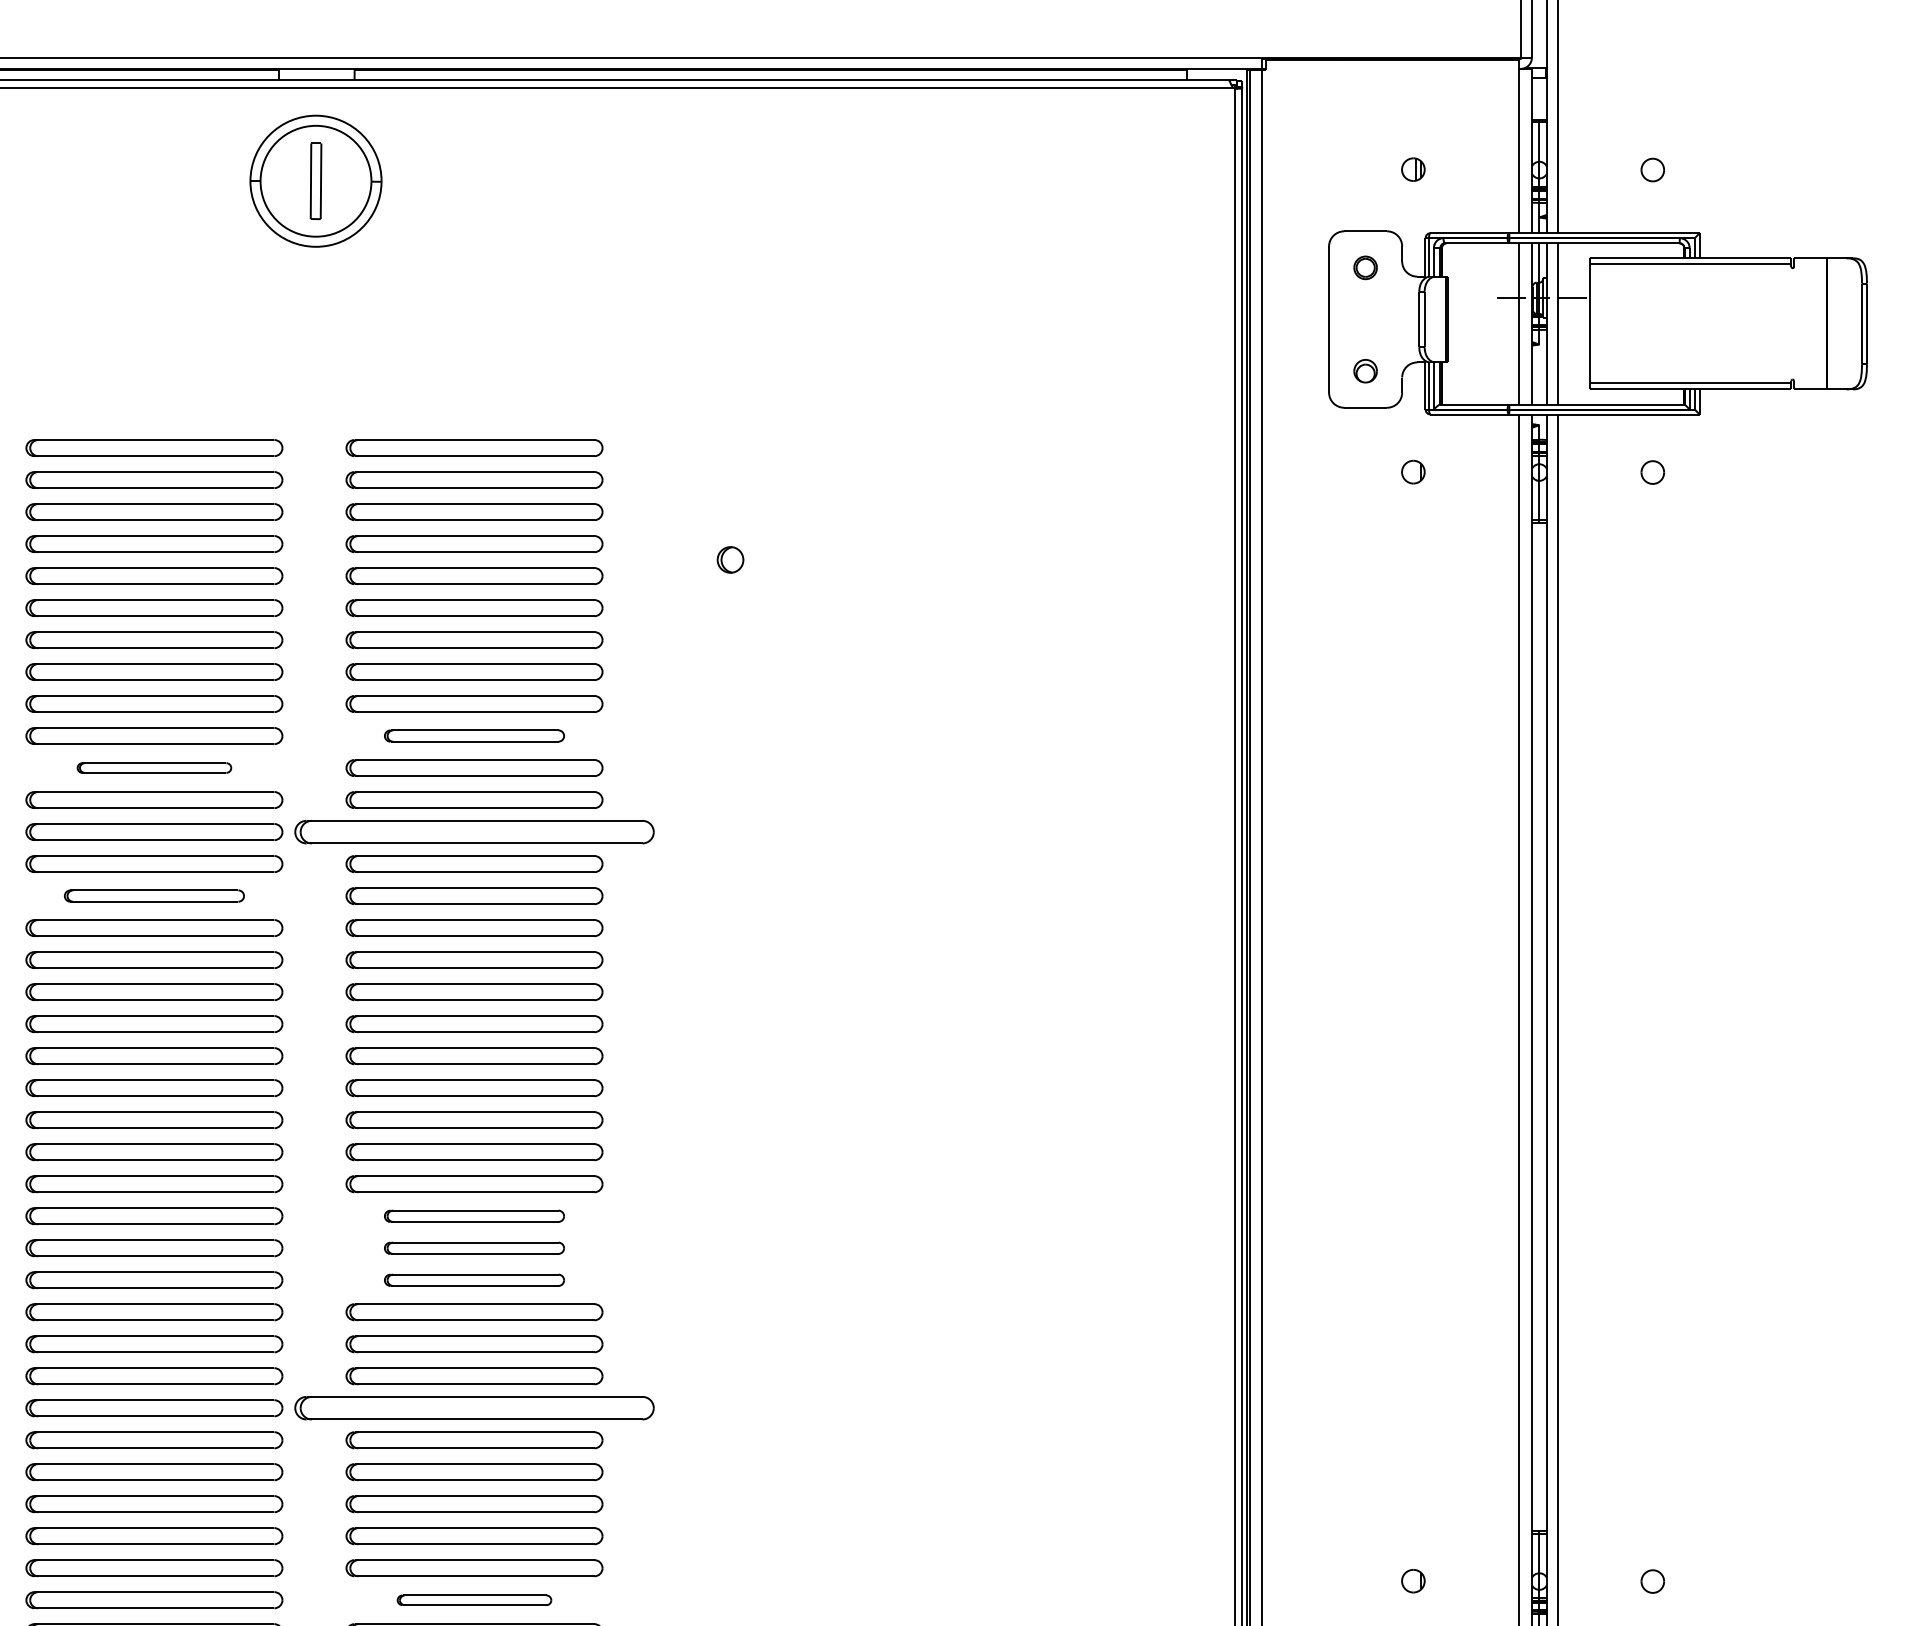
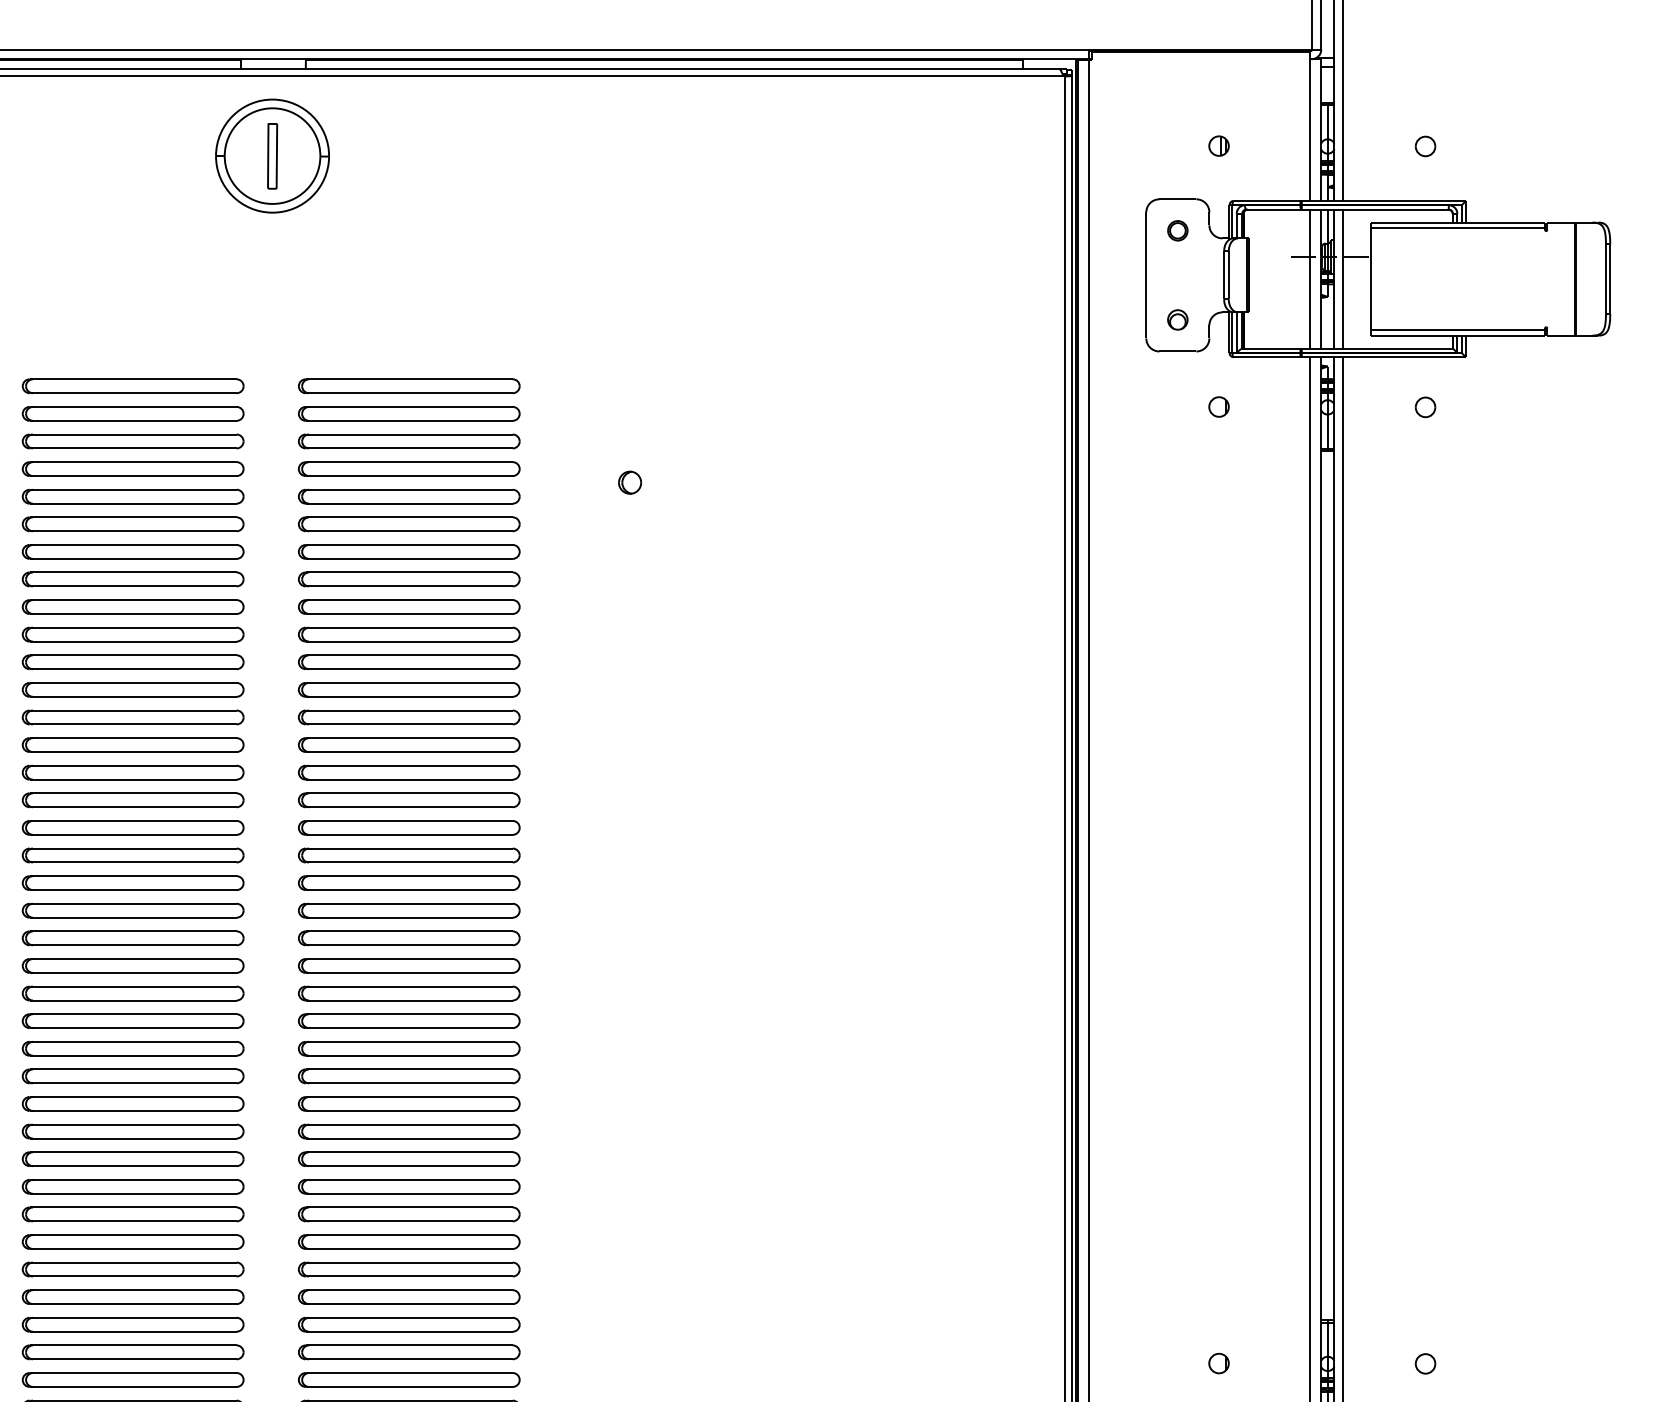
part: (474, 735) -> (409, 634), size x1.43
part: (154, 767) -> (133, 661), size x1.67
part: (474, 831) -> (409, 716), size x0.71
part: (154, 895) -> (133, 772), size x1.43
part: (474, 1216) -> (409, 1049), size x1.43
part: (474, 1248) -> (409, 1076), size x1.43
part: (474, 1280) -> (409, 1104), size x1.43
part: (474, 1408) -> (409, 1214), size x0.71
part: (474, 1600) -> (409, 1380), size x1.67

